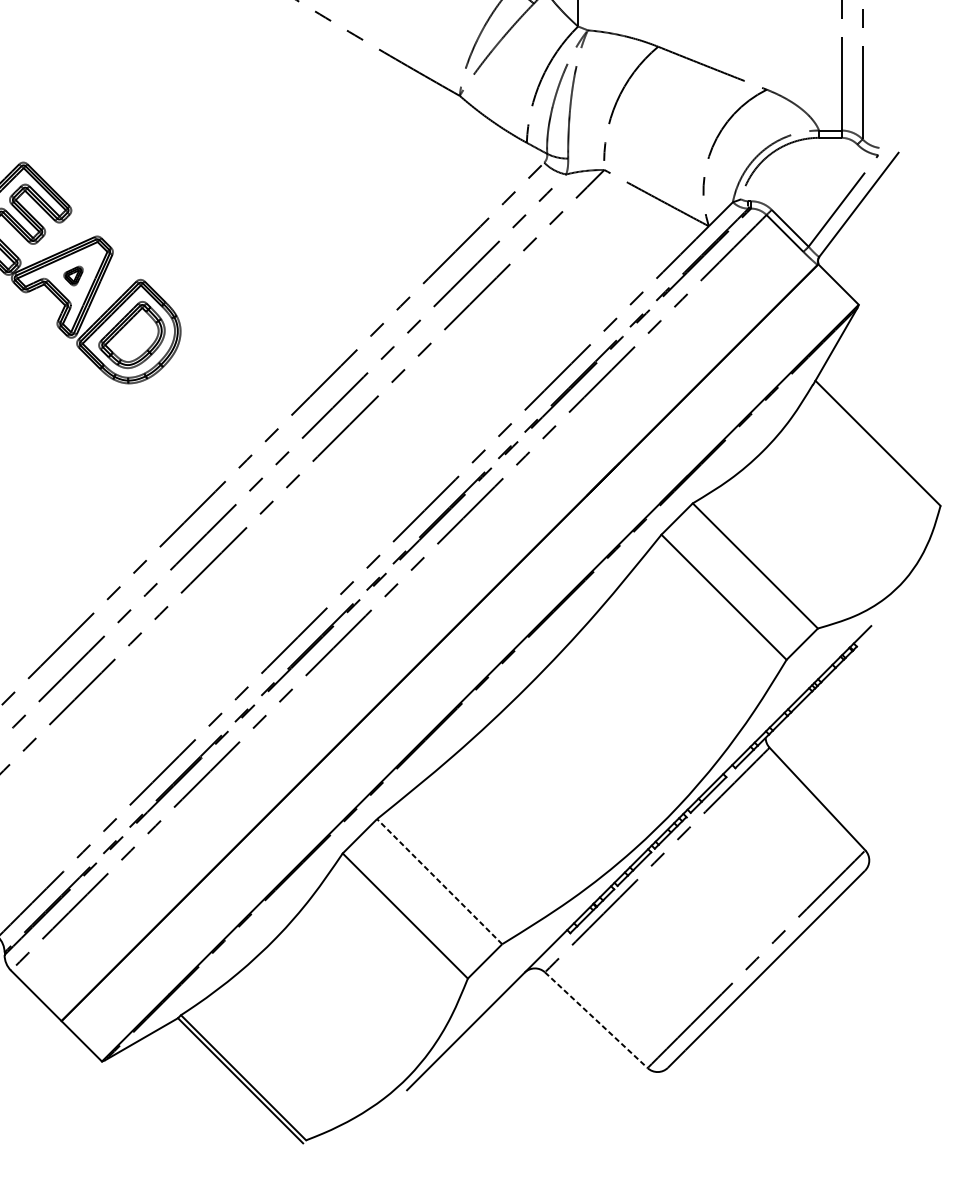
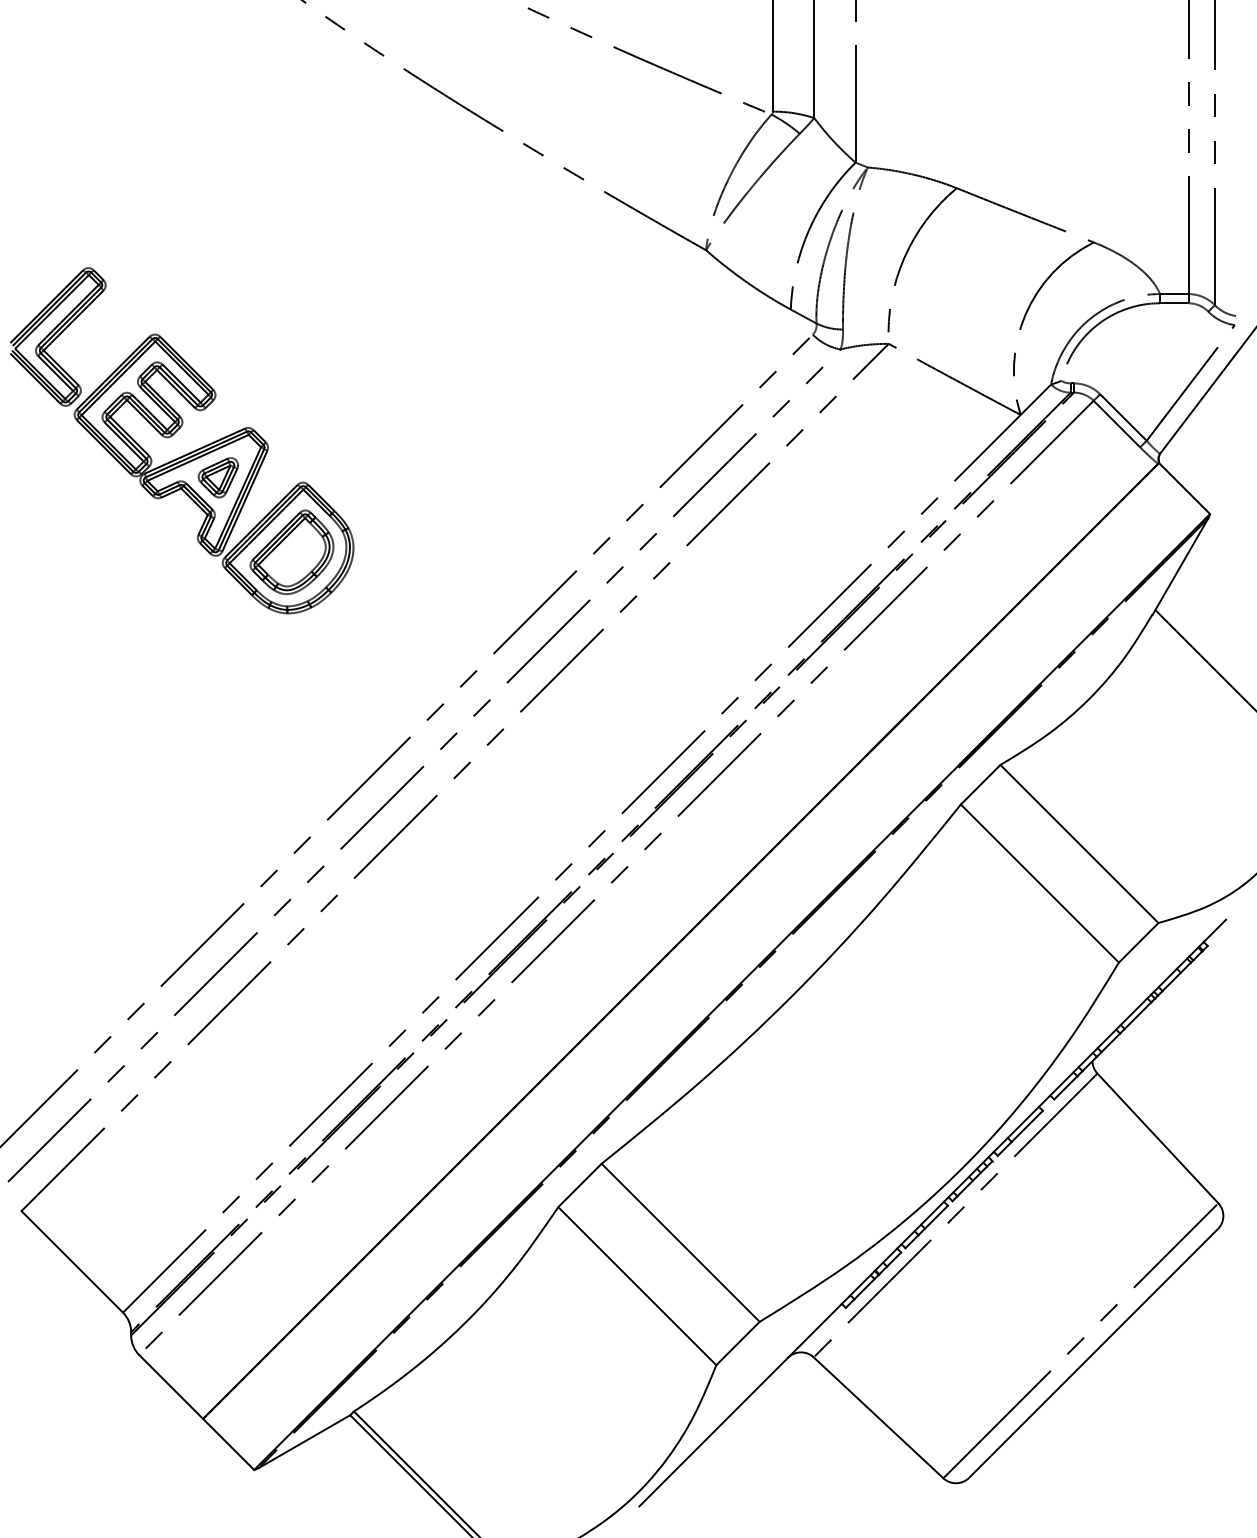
part: (72, 275) -> (217, 477), size x1.67
line: (439, 881) -> (680, 1242), dashed -> solid
line: (596, 1019) -> (878, 1417), dashed -> solid

